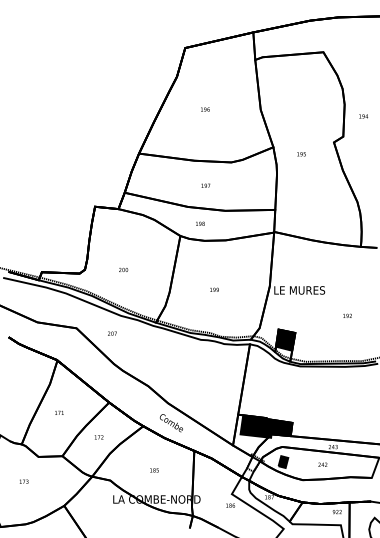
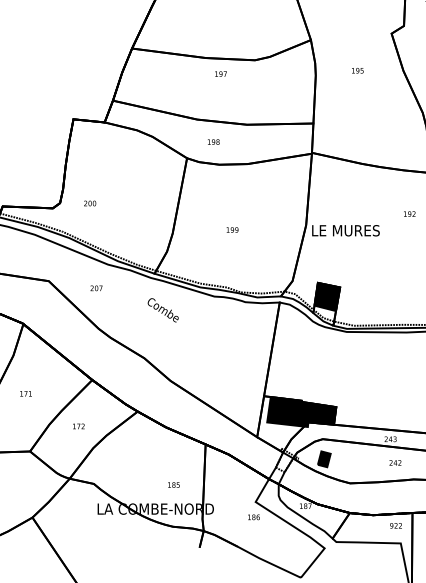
text: (301, 154) -> (357, 71), moved
text: (205, 185) -> (220, 73), moved
text: (123, 269) -> (90, 202), moved
text: (347, 315) -> (409, 213), moved
text: (171, 423) -> (163, 310), moved
text: (322, 464) -> (394, 462), moved
text: (154, 470) -> (173, 485), moved

